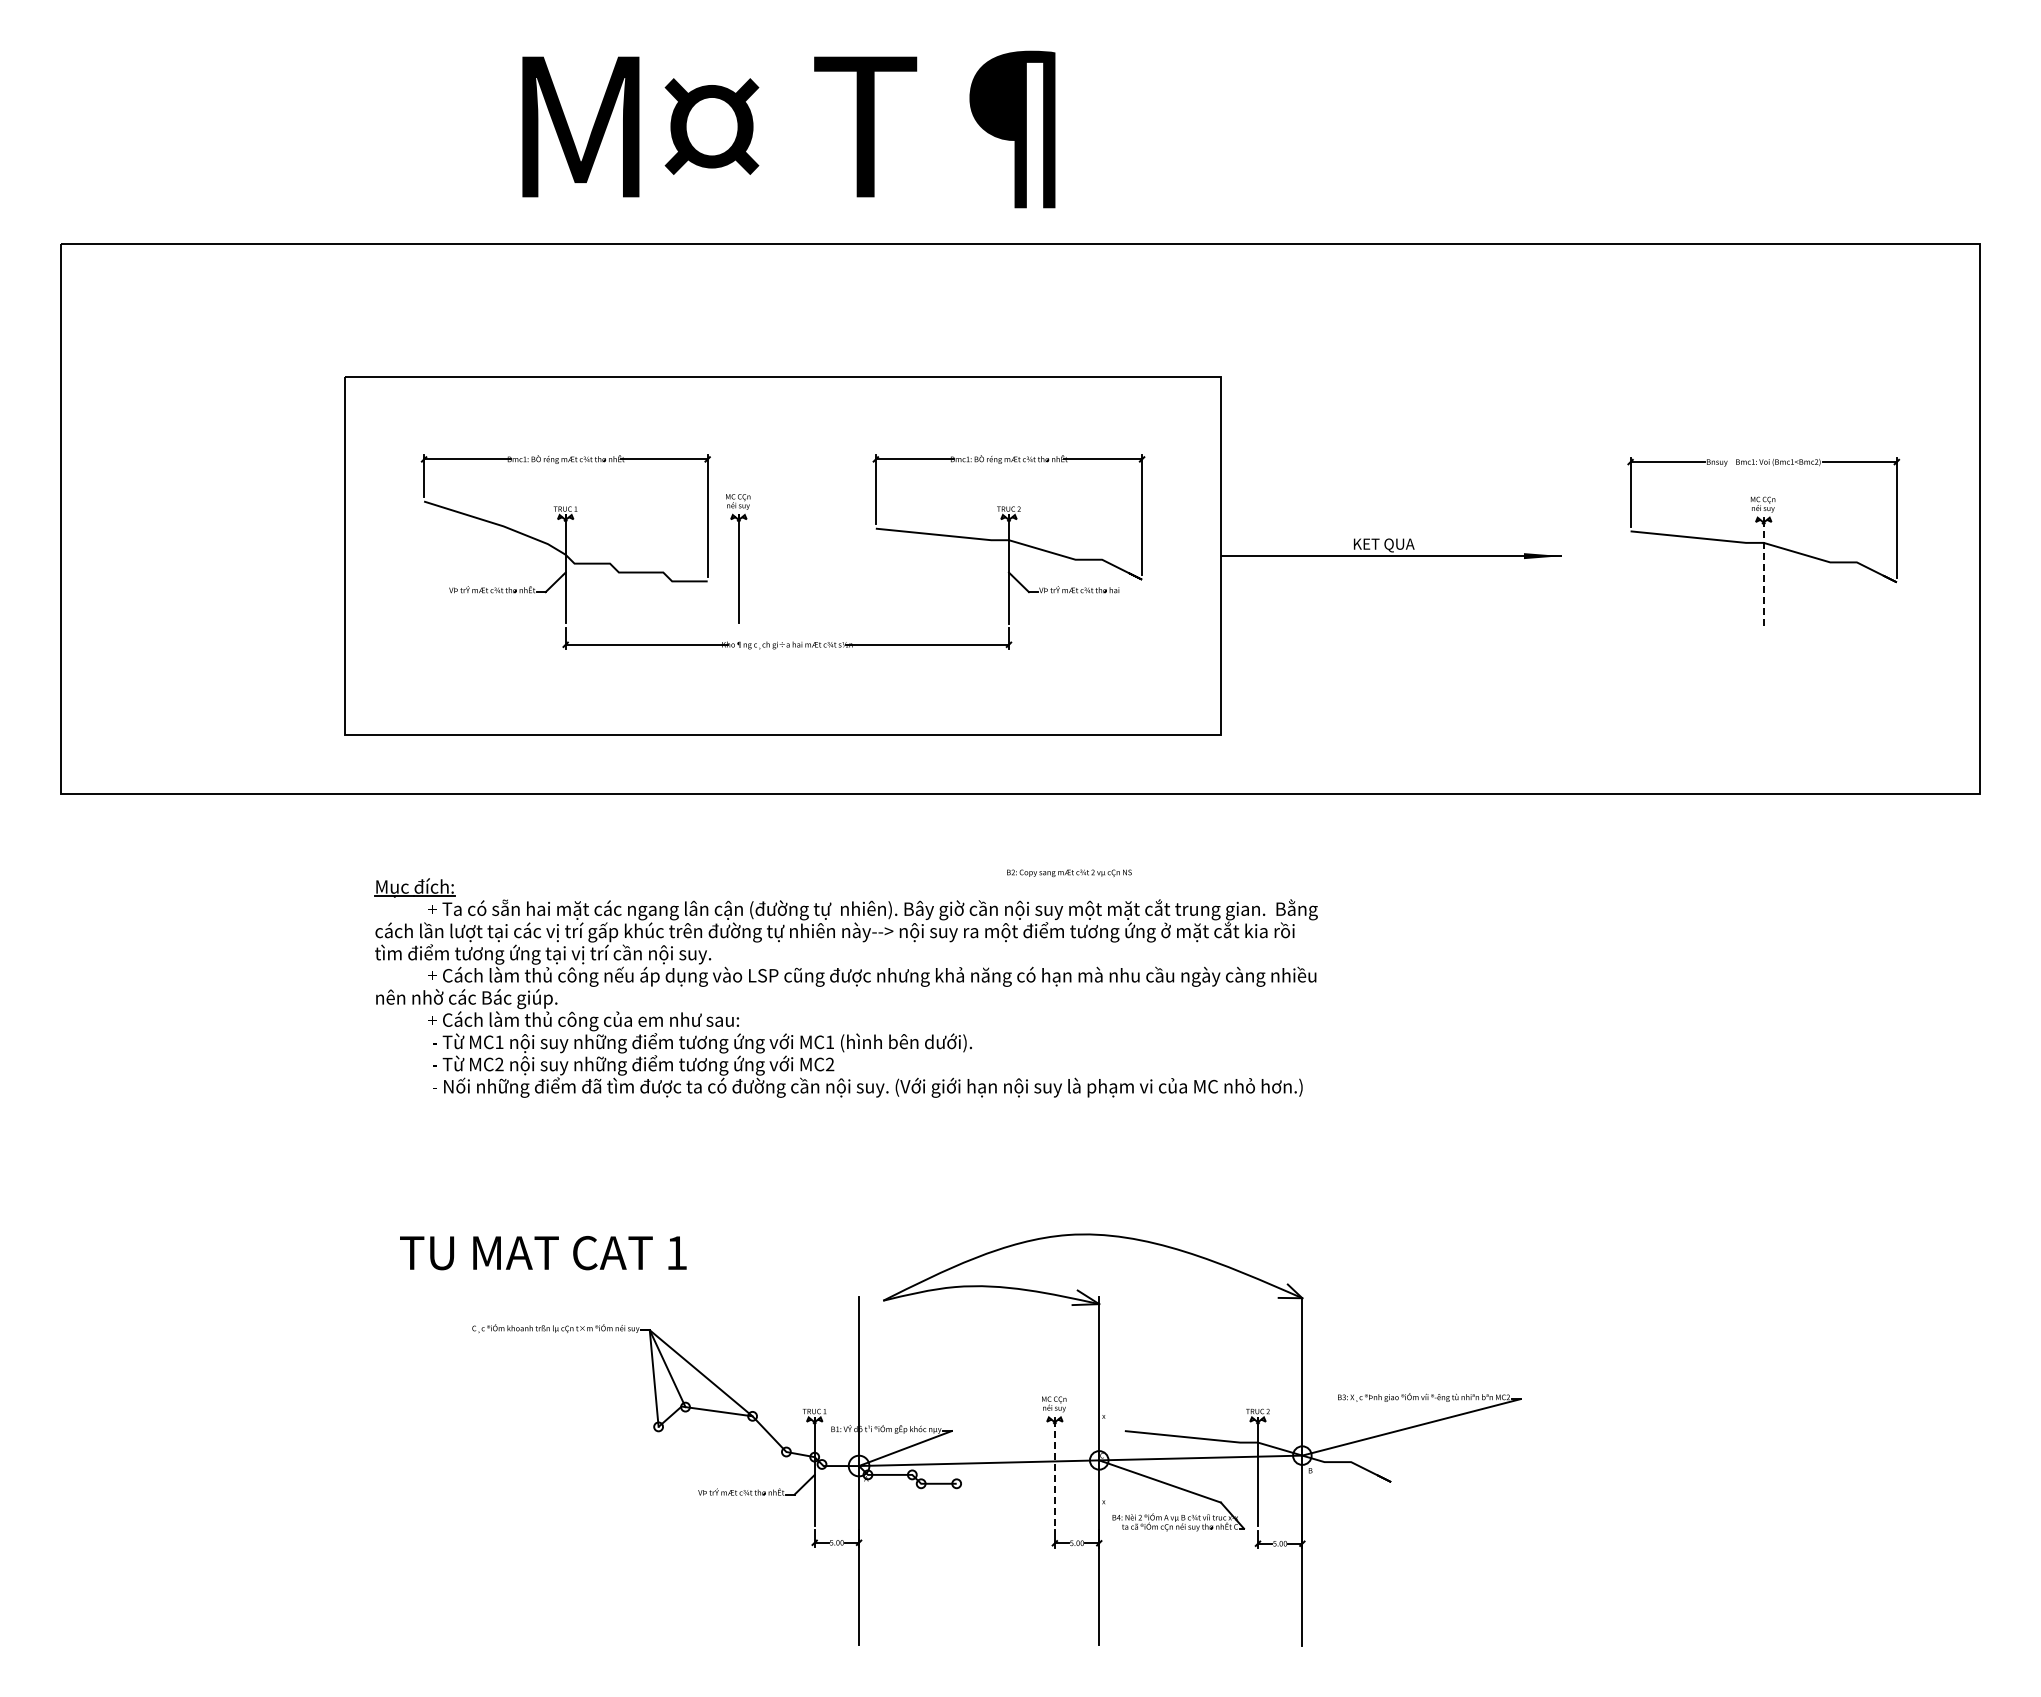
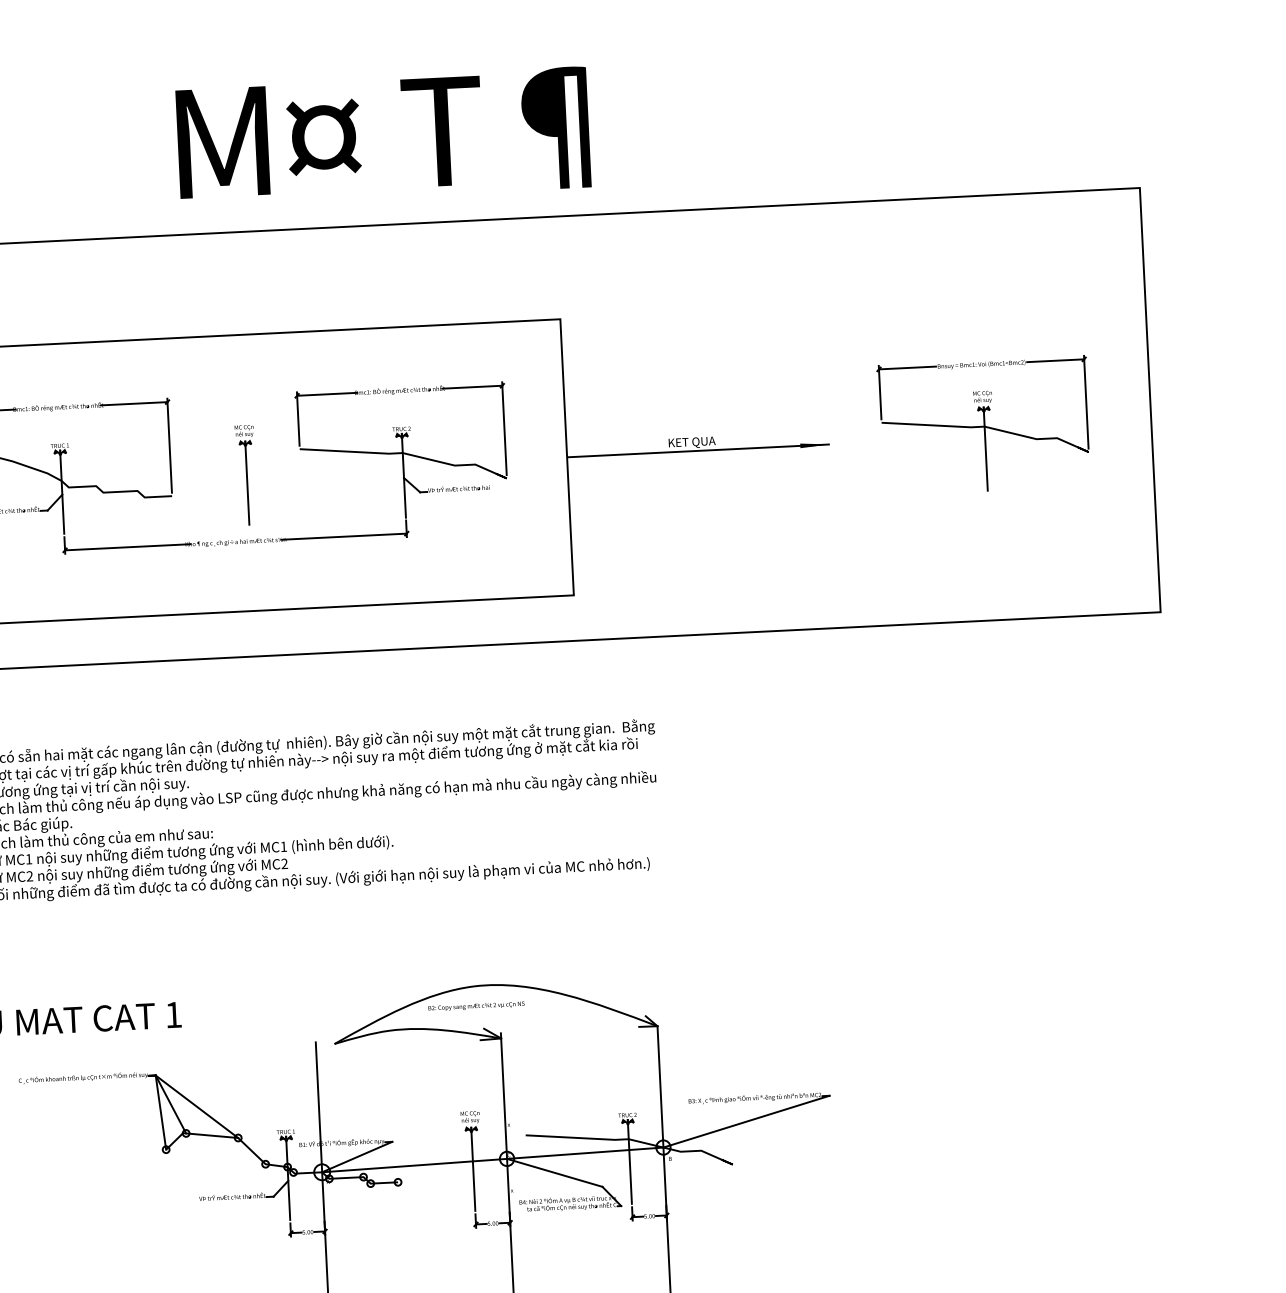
text: (788, 129) -> (383, 136), moved
part: (738, 558) -> (246, 474), moved
line: (1763, 572) -> (985, 449), dashed -> solid
text: (1069, 873) -> (476, 1006), moved
line: (1054, 1471) -> (472, 1169), dashed -> solid

